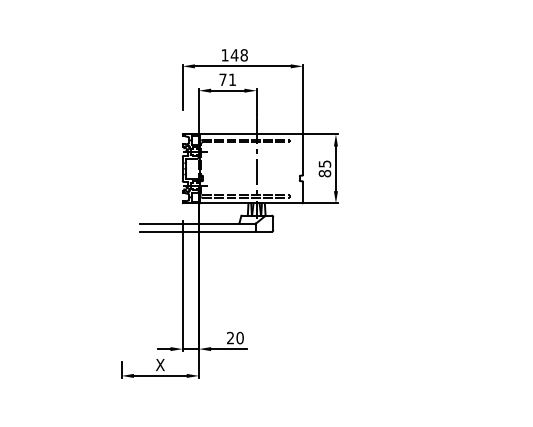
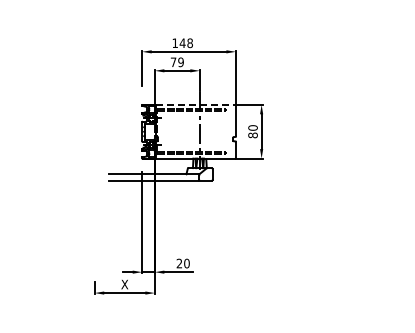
text: (231, 80) -> (180, 62), 71 -> 79
line: (251, 133) -> (195, 104), solid -> dashed
text: (324, 163) -> (252, 127), 85 -> 80

